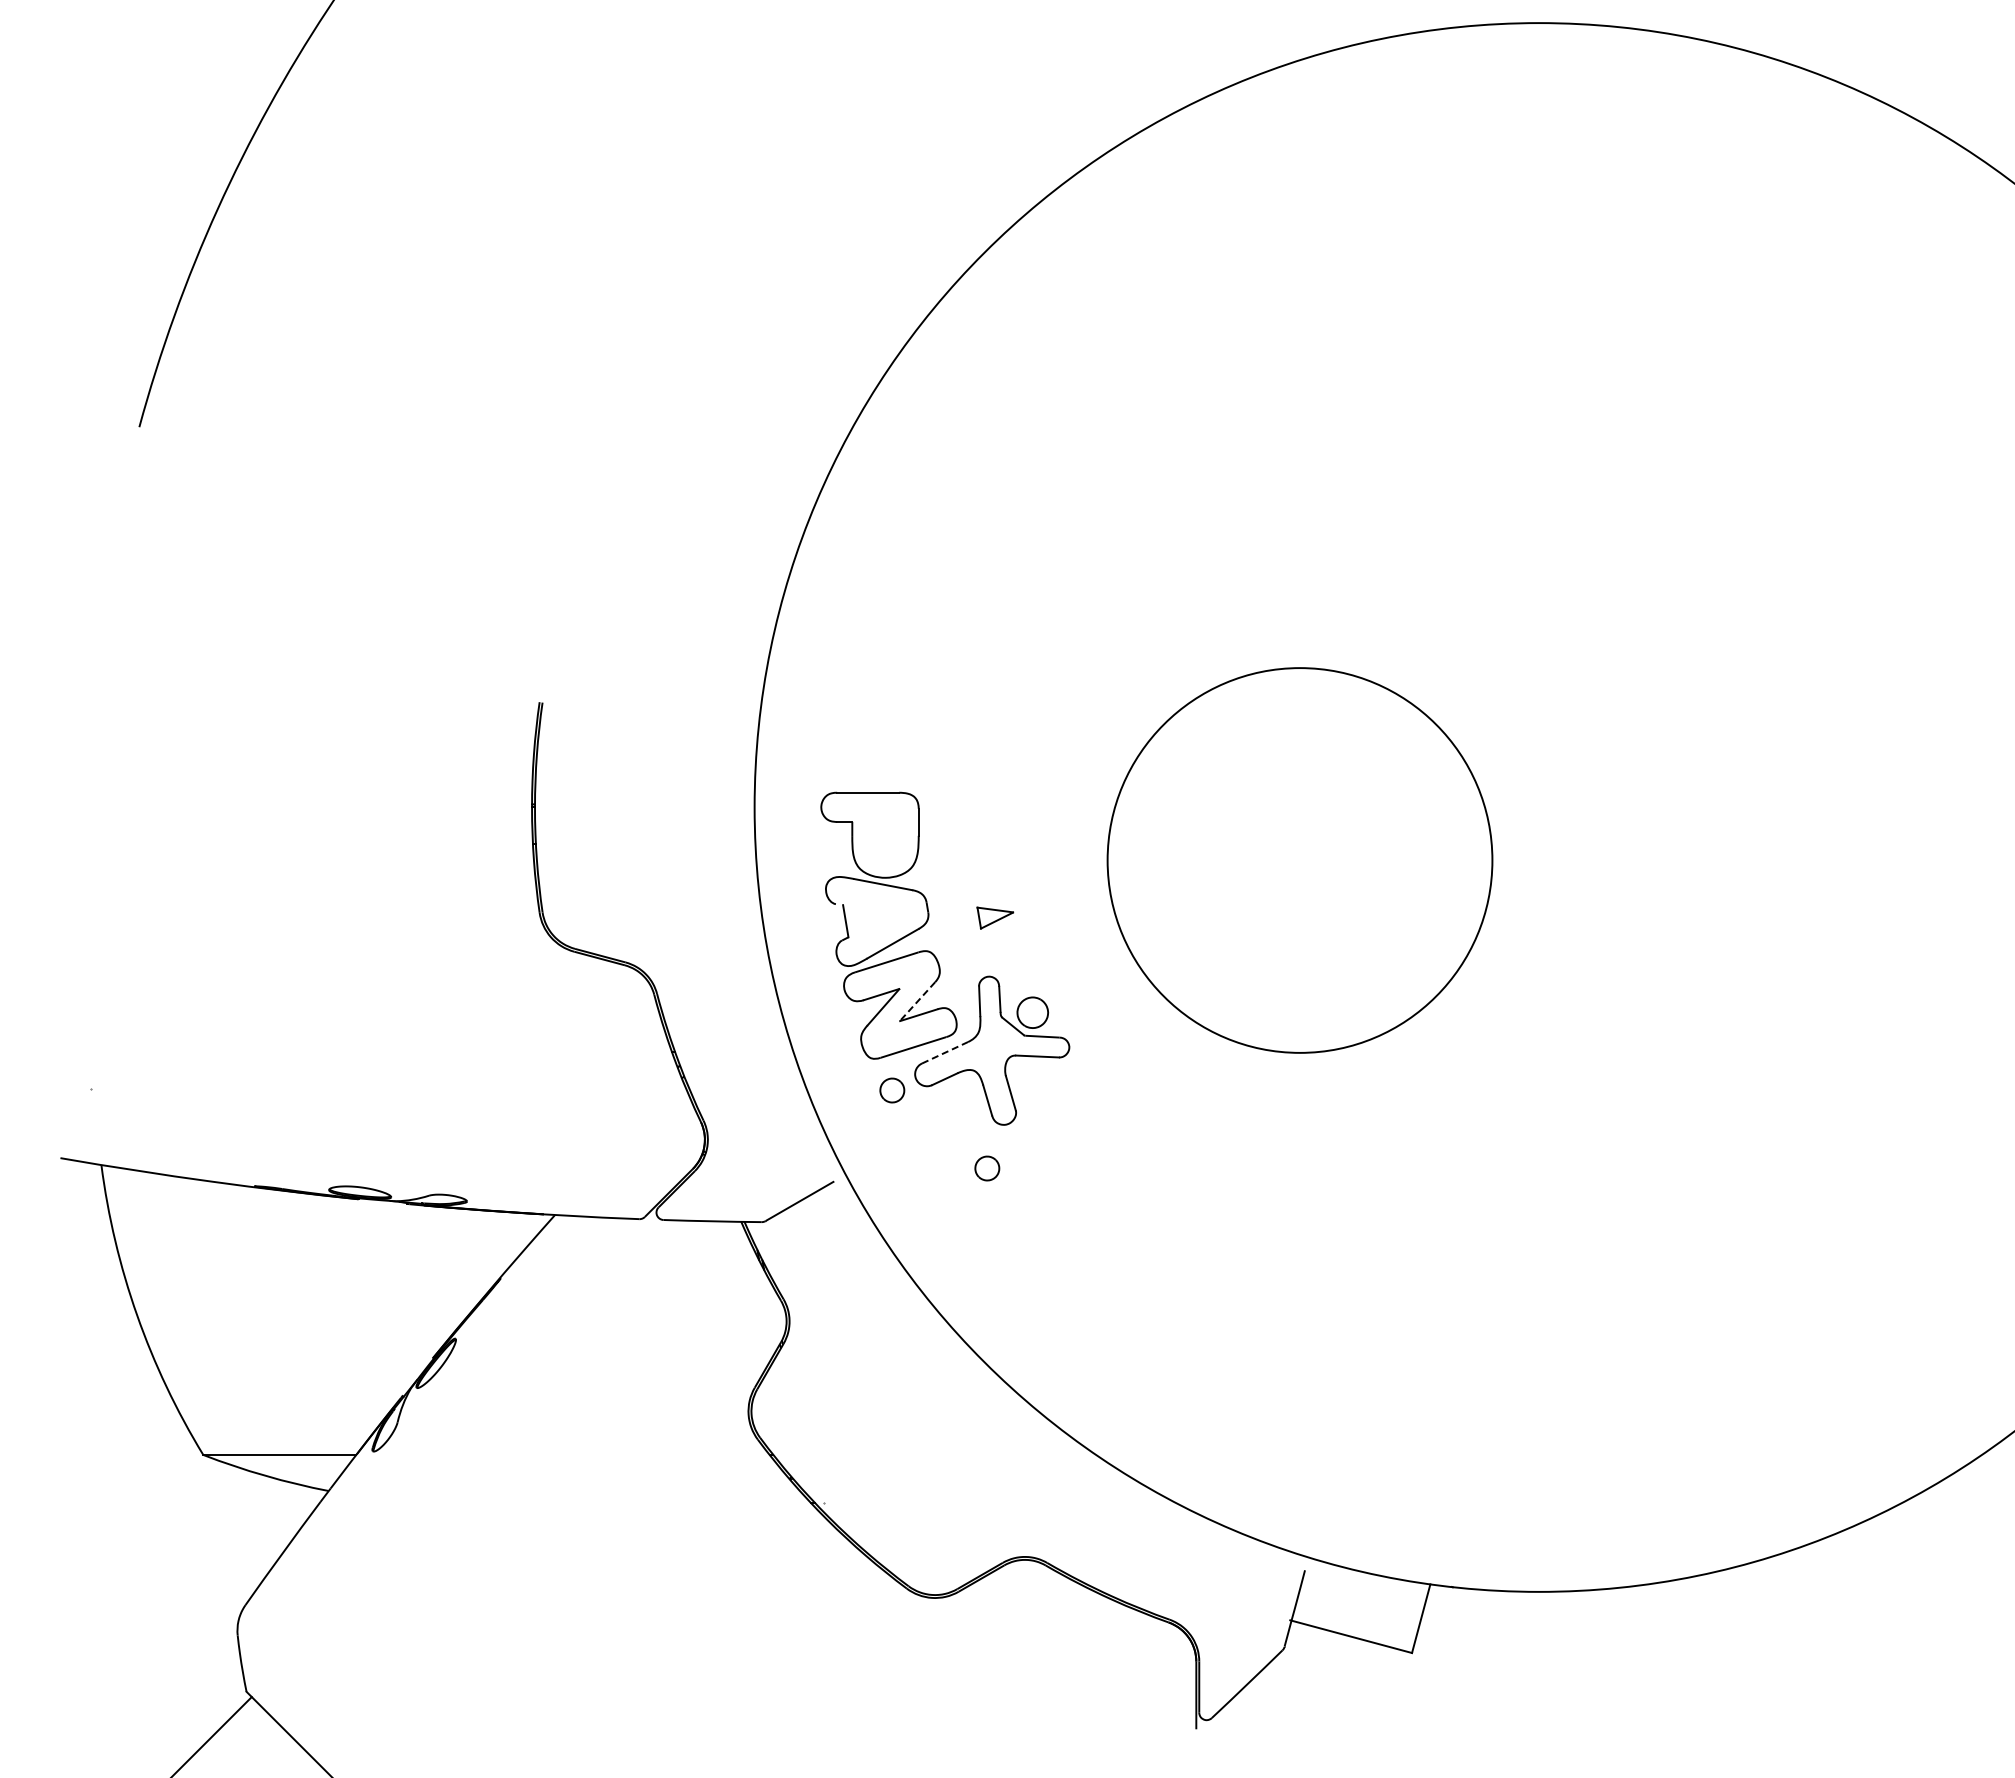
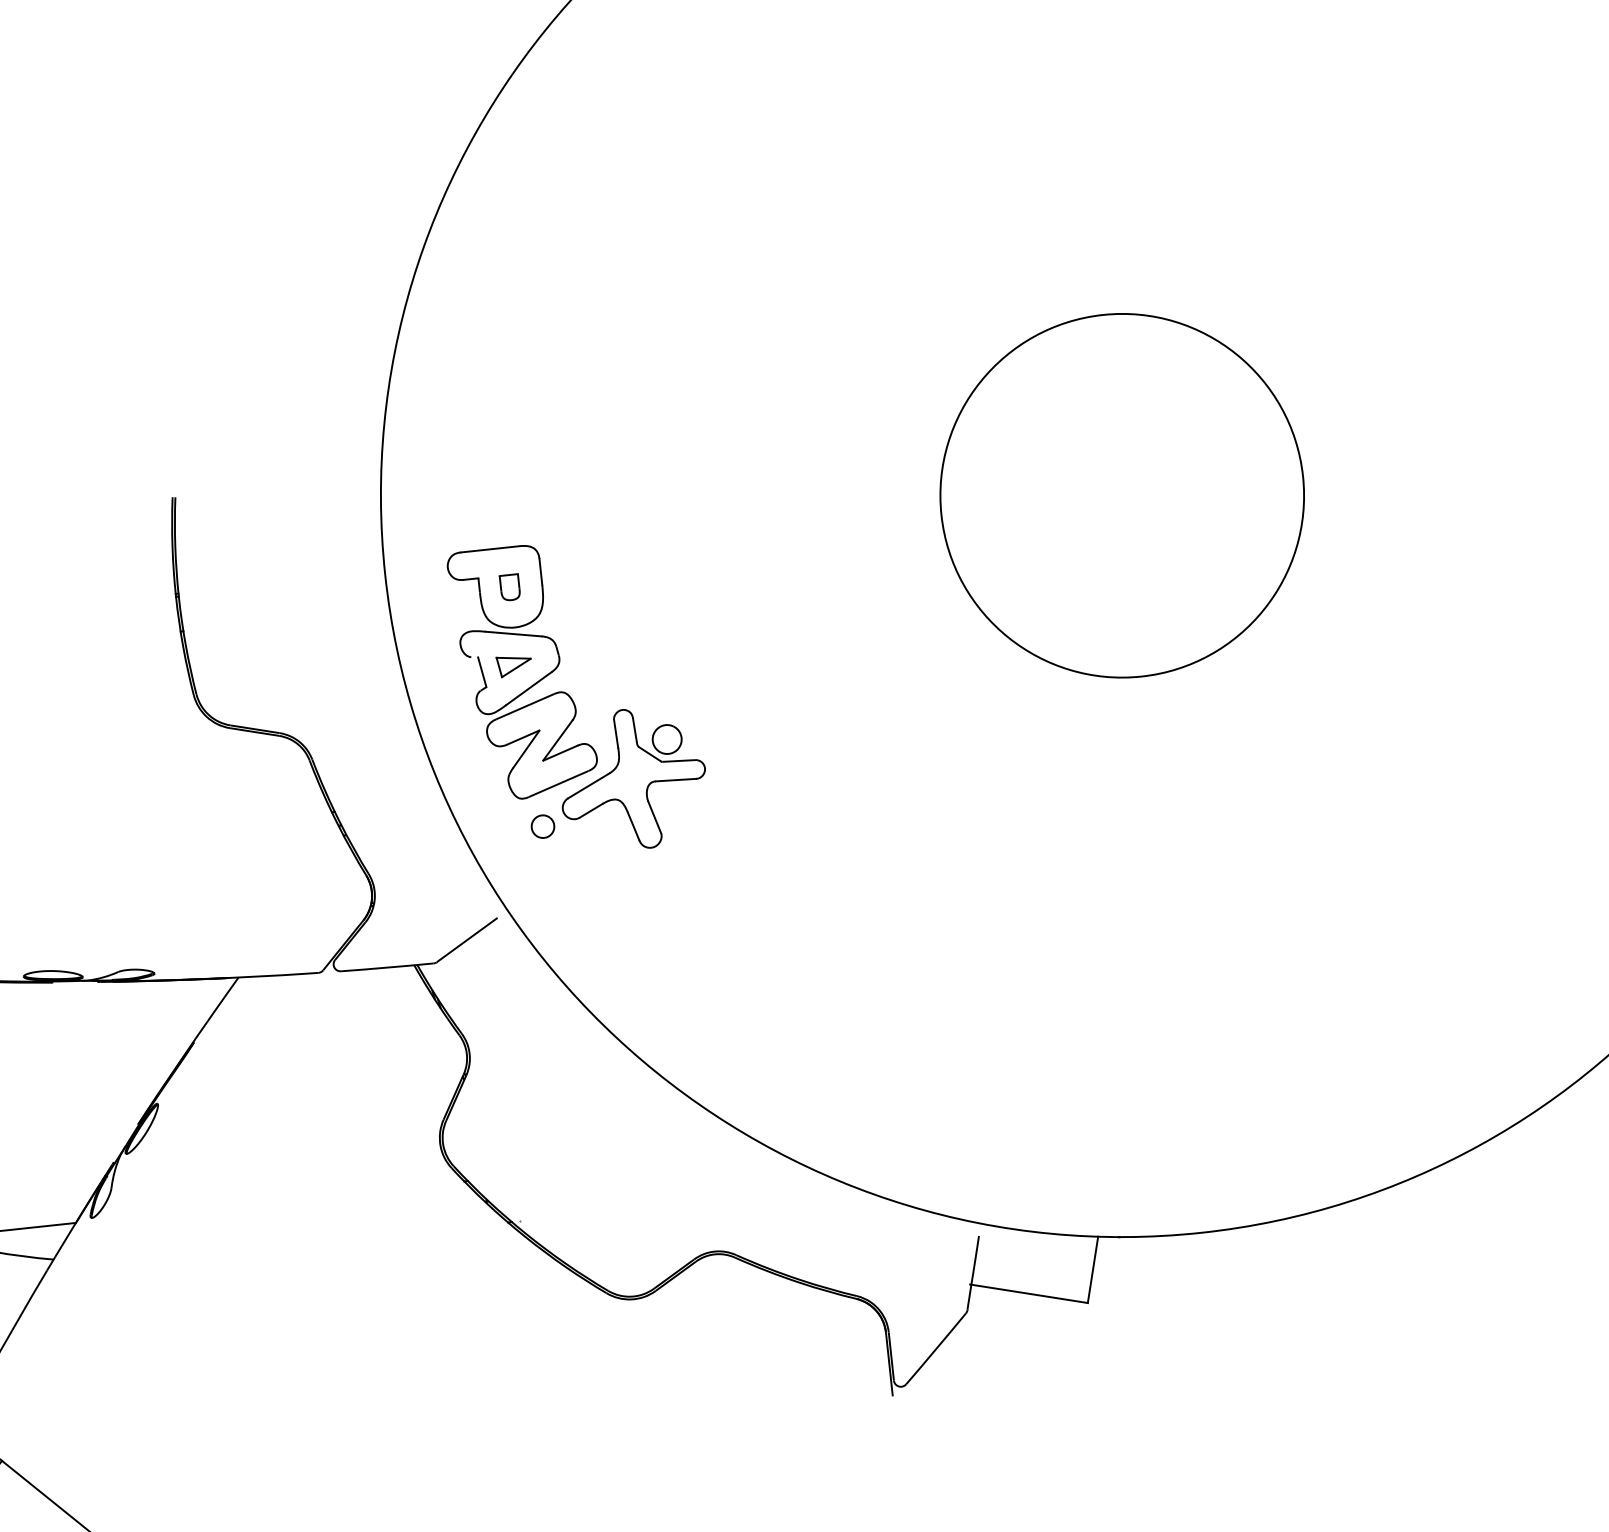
part: (884, 835) -> (510, 587), added
circle: (1299, 860) -> (1121, 495), moved
part: (995, 917) -> (514, 665), moved
line: (917, 1001) -> (557, 740), dashed -> solid
line: (945, 1052) -> (589, 785), dashed -> solid
part: (987, 1168) -> (640, 890), removed

